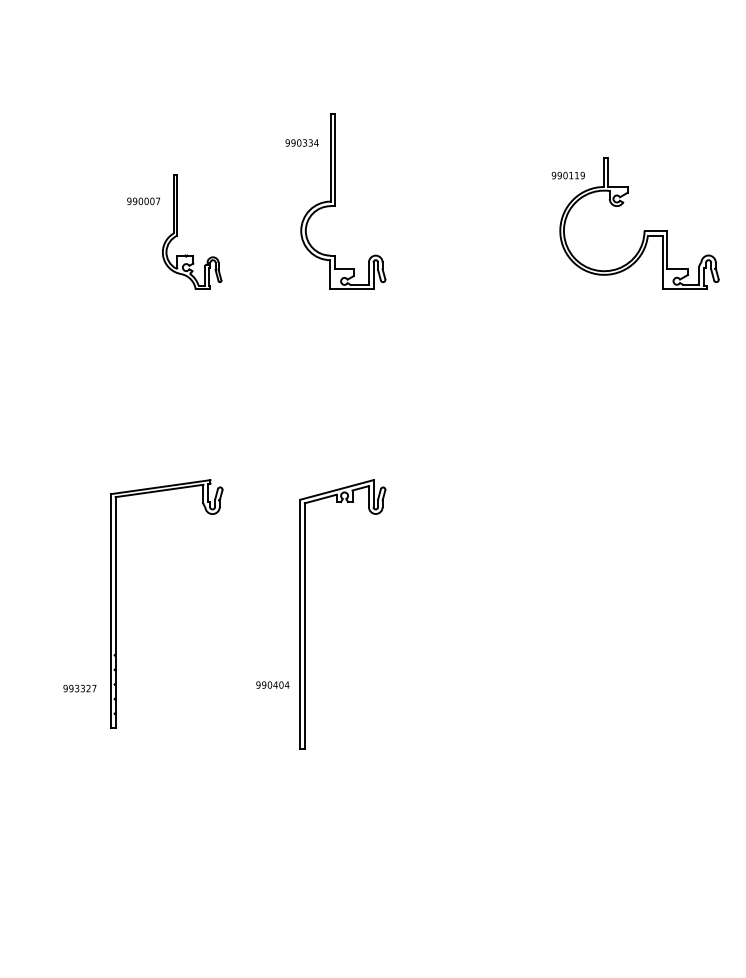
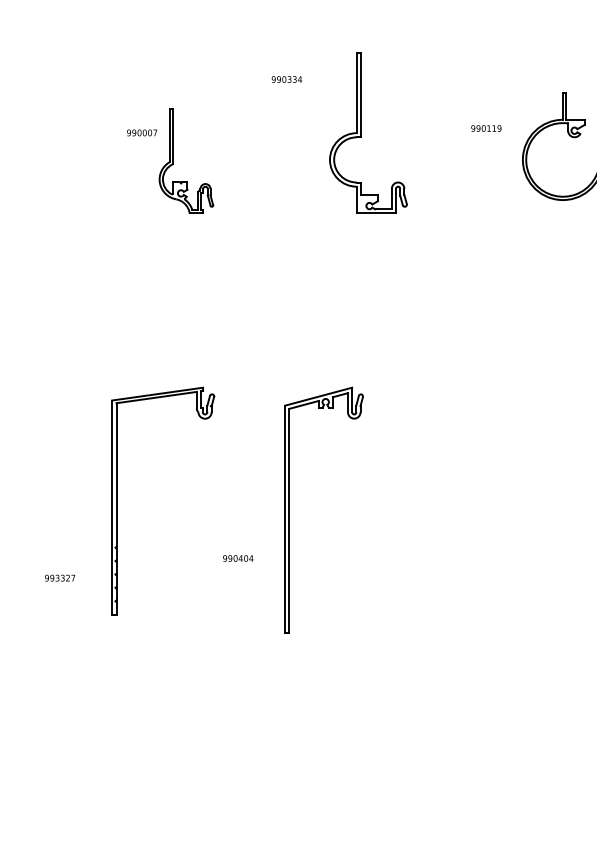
text: (567, 175) -> (485, 128), moved
part: (335, 201) -> (361, 133), moved
text: (272, 684) -> (237, 558), moved
text: (79, 688) -> (59, 578), moved

